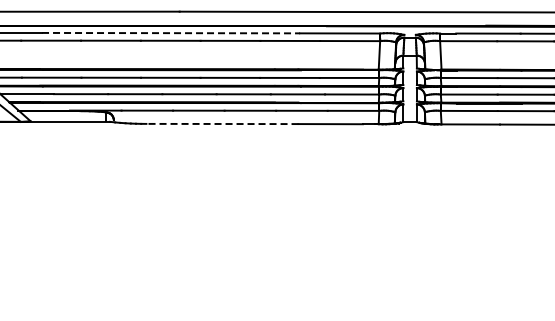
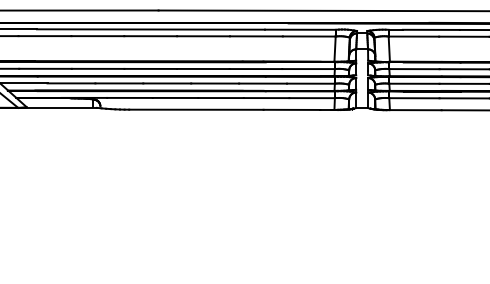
line: (171, 33) -> (151, 29), dashed -> solid
line: (221, 123) -> (195, 109), dashed -> solid

